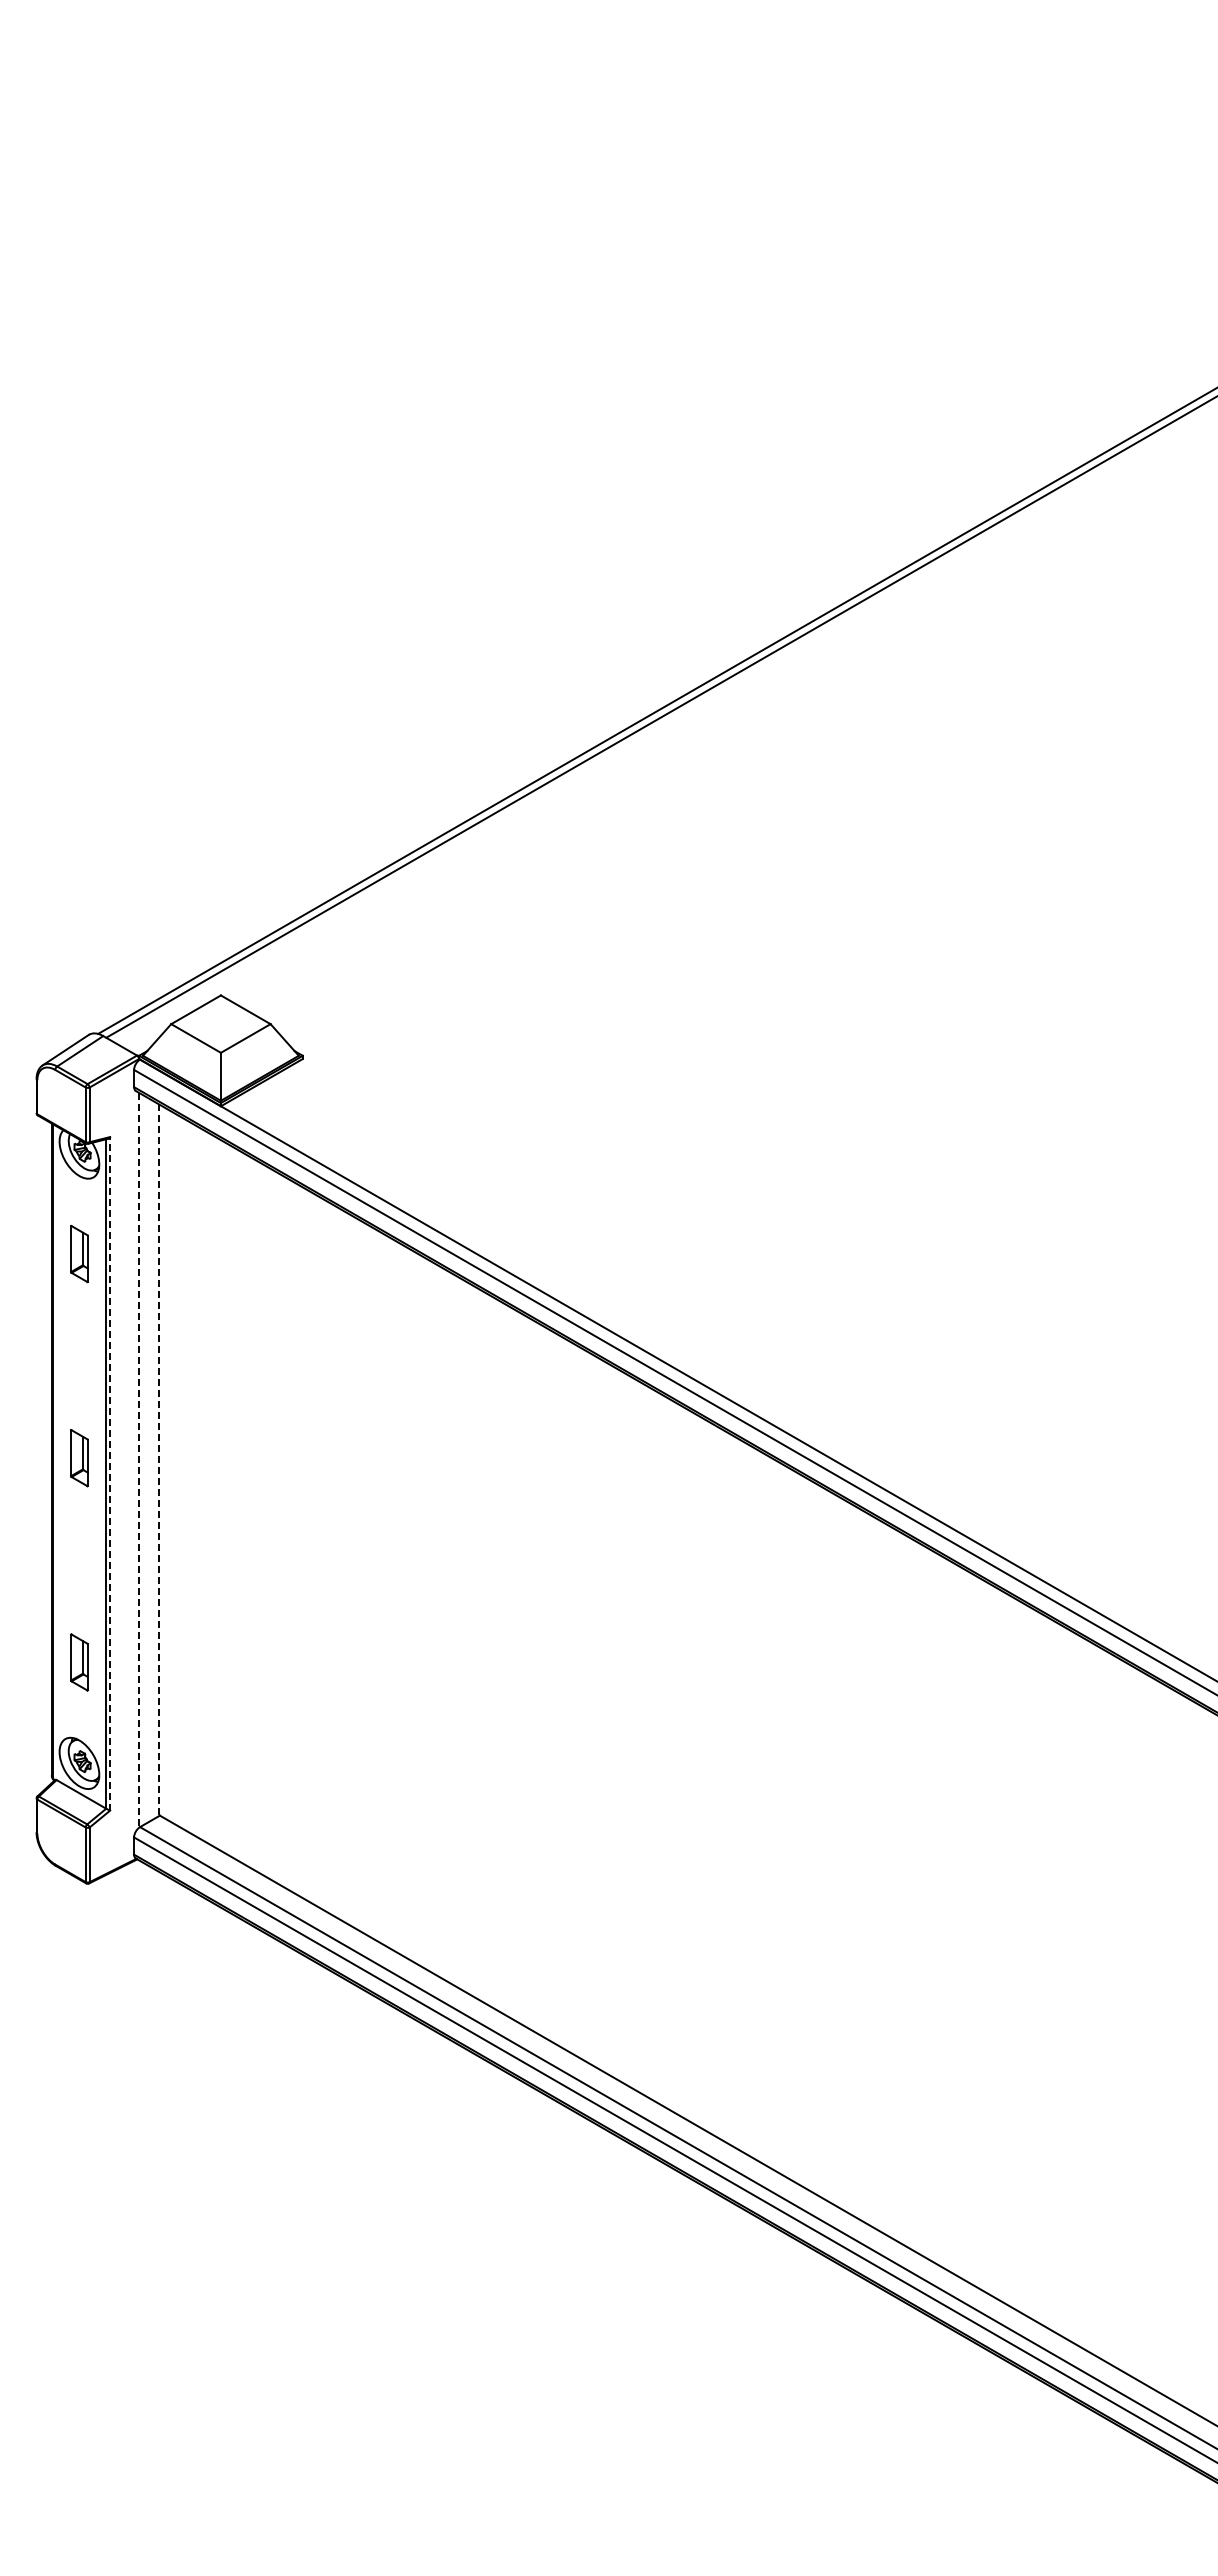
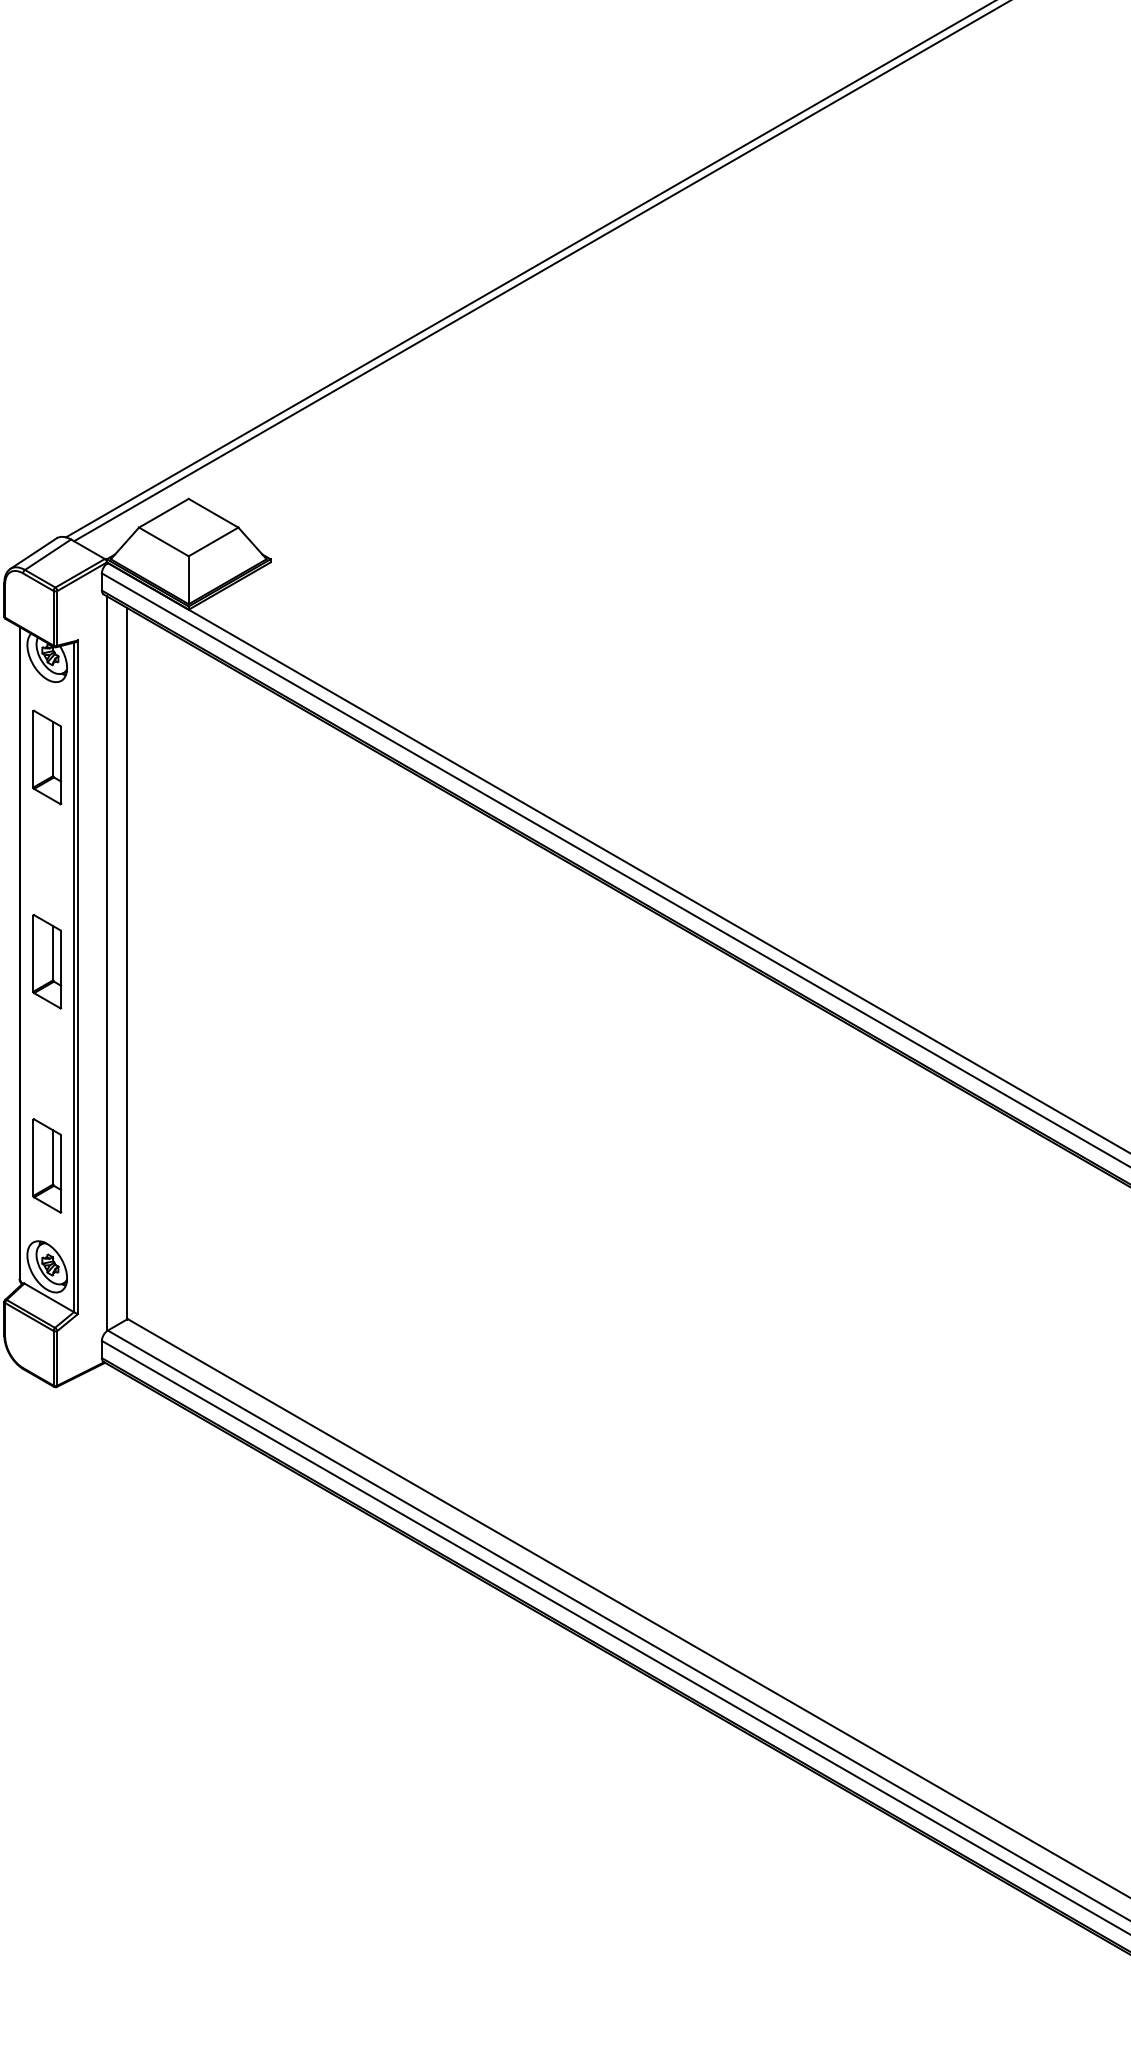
part: (79, 1253) -> (47, 756), size x1.67
part: (79, 1457) -> (47, 960), size x1.67
line: (139, 1460) -> (107, 963), dashed -> solid
line: (158, 1460) -> (126, 963), dashed -> solid
line: (110, 1473) -> (78, 976), dashed -> solid
part: (79, 1662) -> (47, 1165), size x1.67

